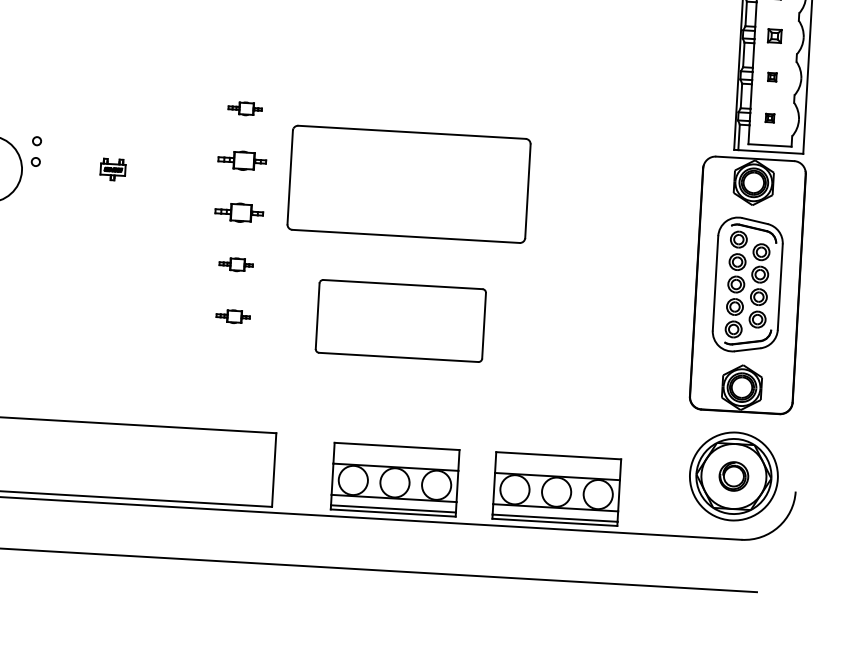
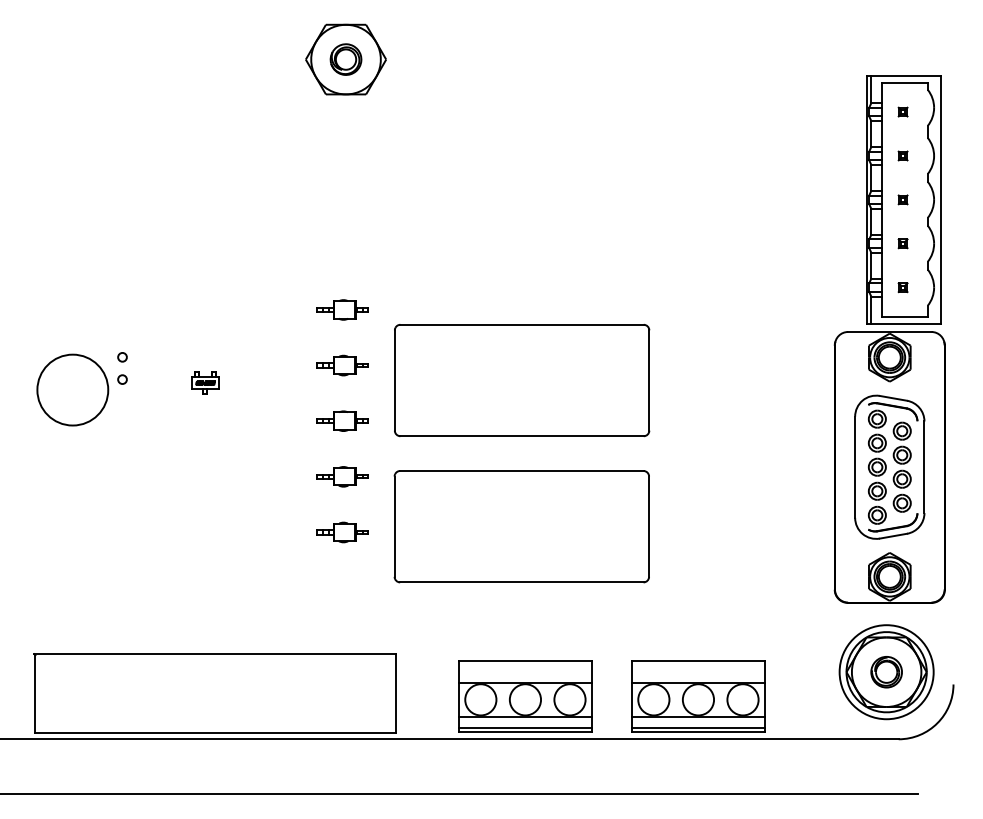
part: (774, 35) -> (902, 199), size x0.62
part: (245, 108) -> (342, 309), size x1.43
part: (236, 264) -> (342, 476), size x1.43
part: (233, 316) -> (342, 532), size x1.43
part: (400, 320) -> (521, 526), size x1.43

